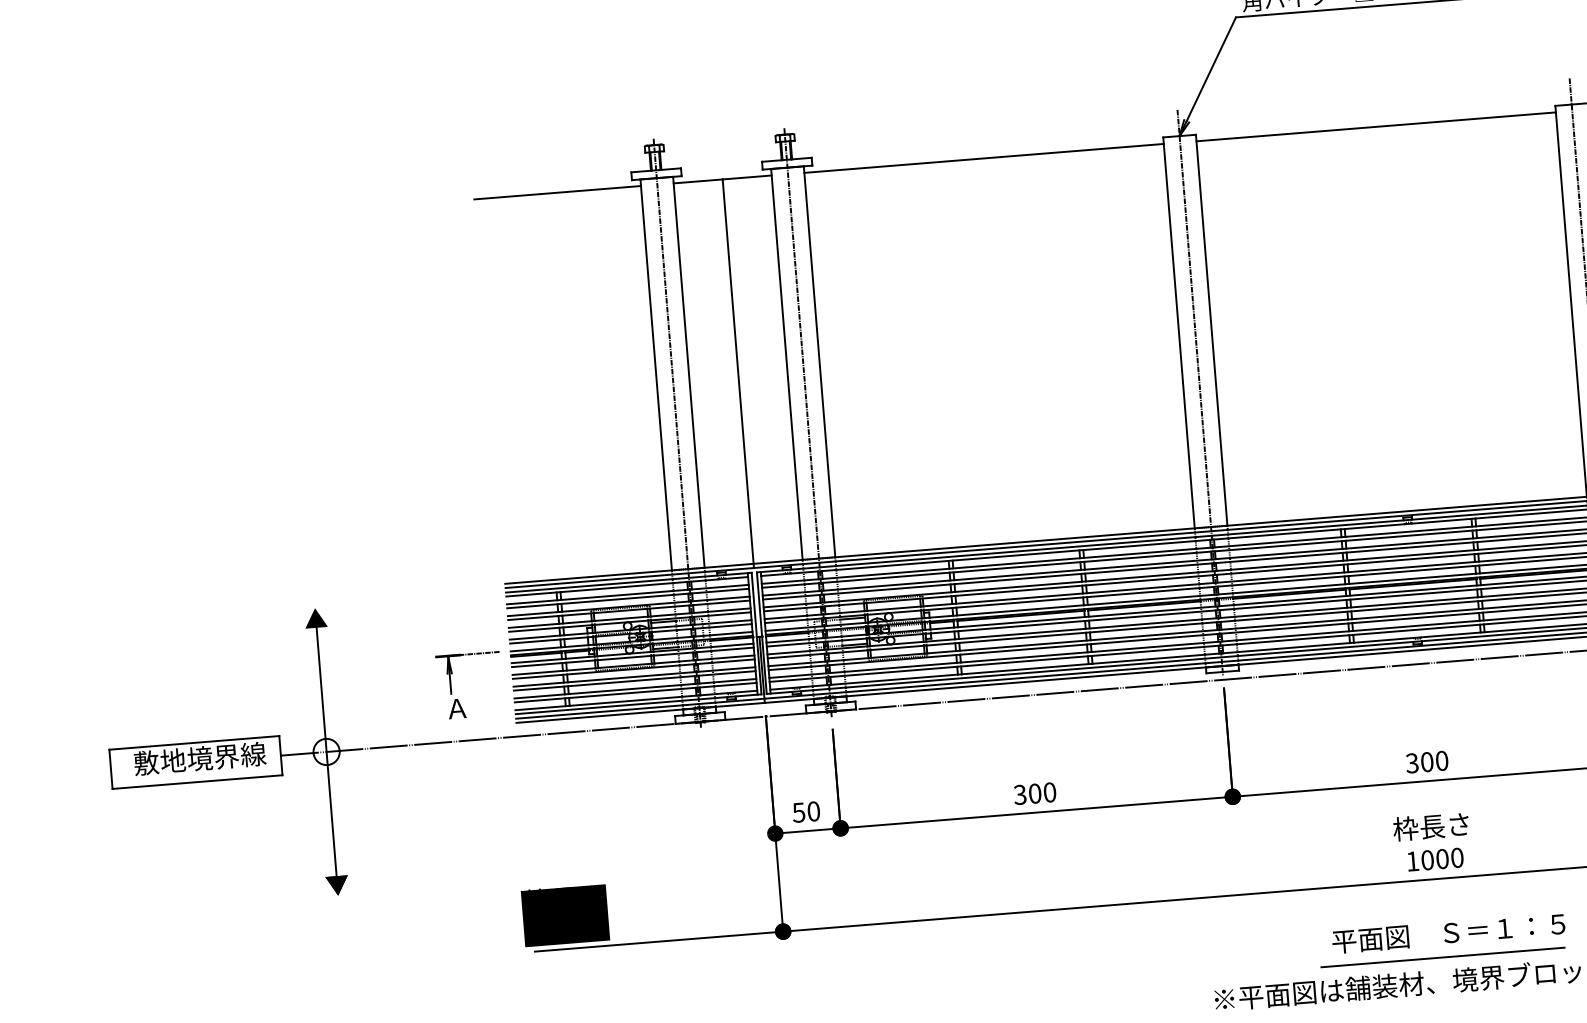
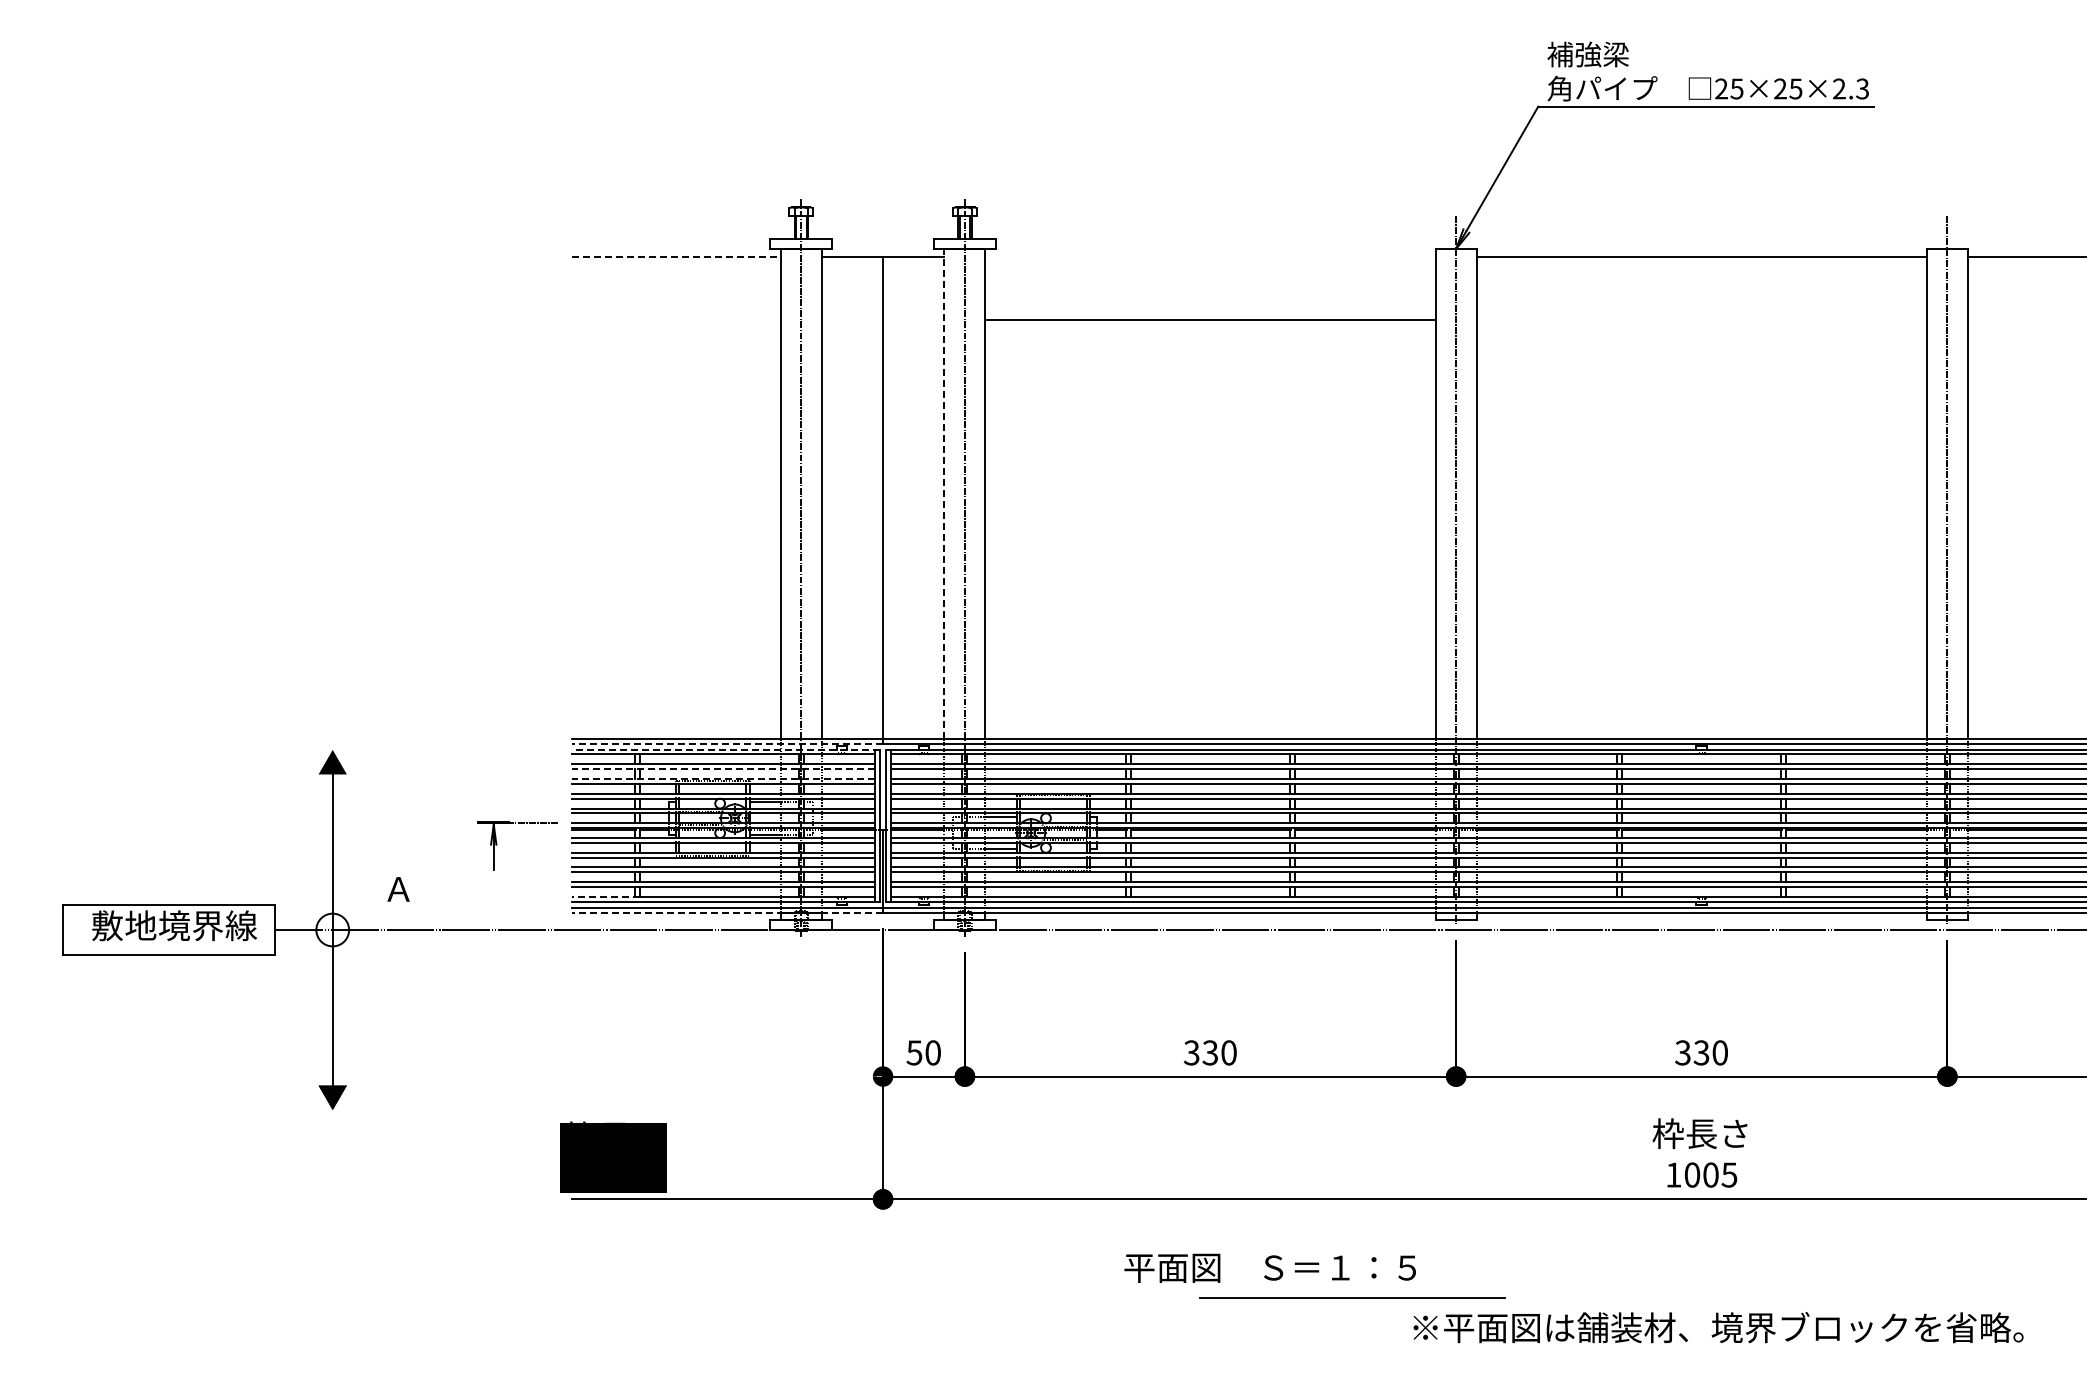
line: (984, 158) -> (1210, 320), moved
line: (557, 193) -> (676, 257), solid -> dashed
line: (786, 364) -> (944, 493), solid -> dashed
line: (629, 577) -> (727, 743), solid -> dashed
line: (628, 582) -> (725, 749), solid -> dashed
line: (627, 598) -> (722, 769), solid -> dashed
line: (628, 606) -> (722, 779), solid -> dashed
line: (542, 707) -> (605, 896), solid -> dashed
text: (457, 708) -> (398, 889), moved
line: (640, 712) -> (727, 912), solid -> dashed
text: (1427, 761) -> (1701, 1052), 300 -> 330
text: (1035, 793) -> (1210, 1052), 300 -> 330
text: (1457, 857) -> (1729, 1174), 1000 -> 1005
text: (1448, 932) -> (1269, 1267), moved
line: (1442, 957) -> (1352, 1297), moved

